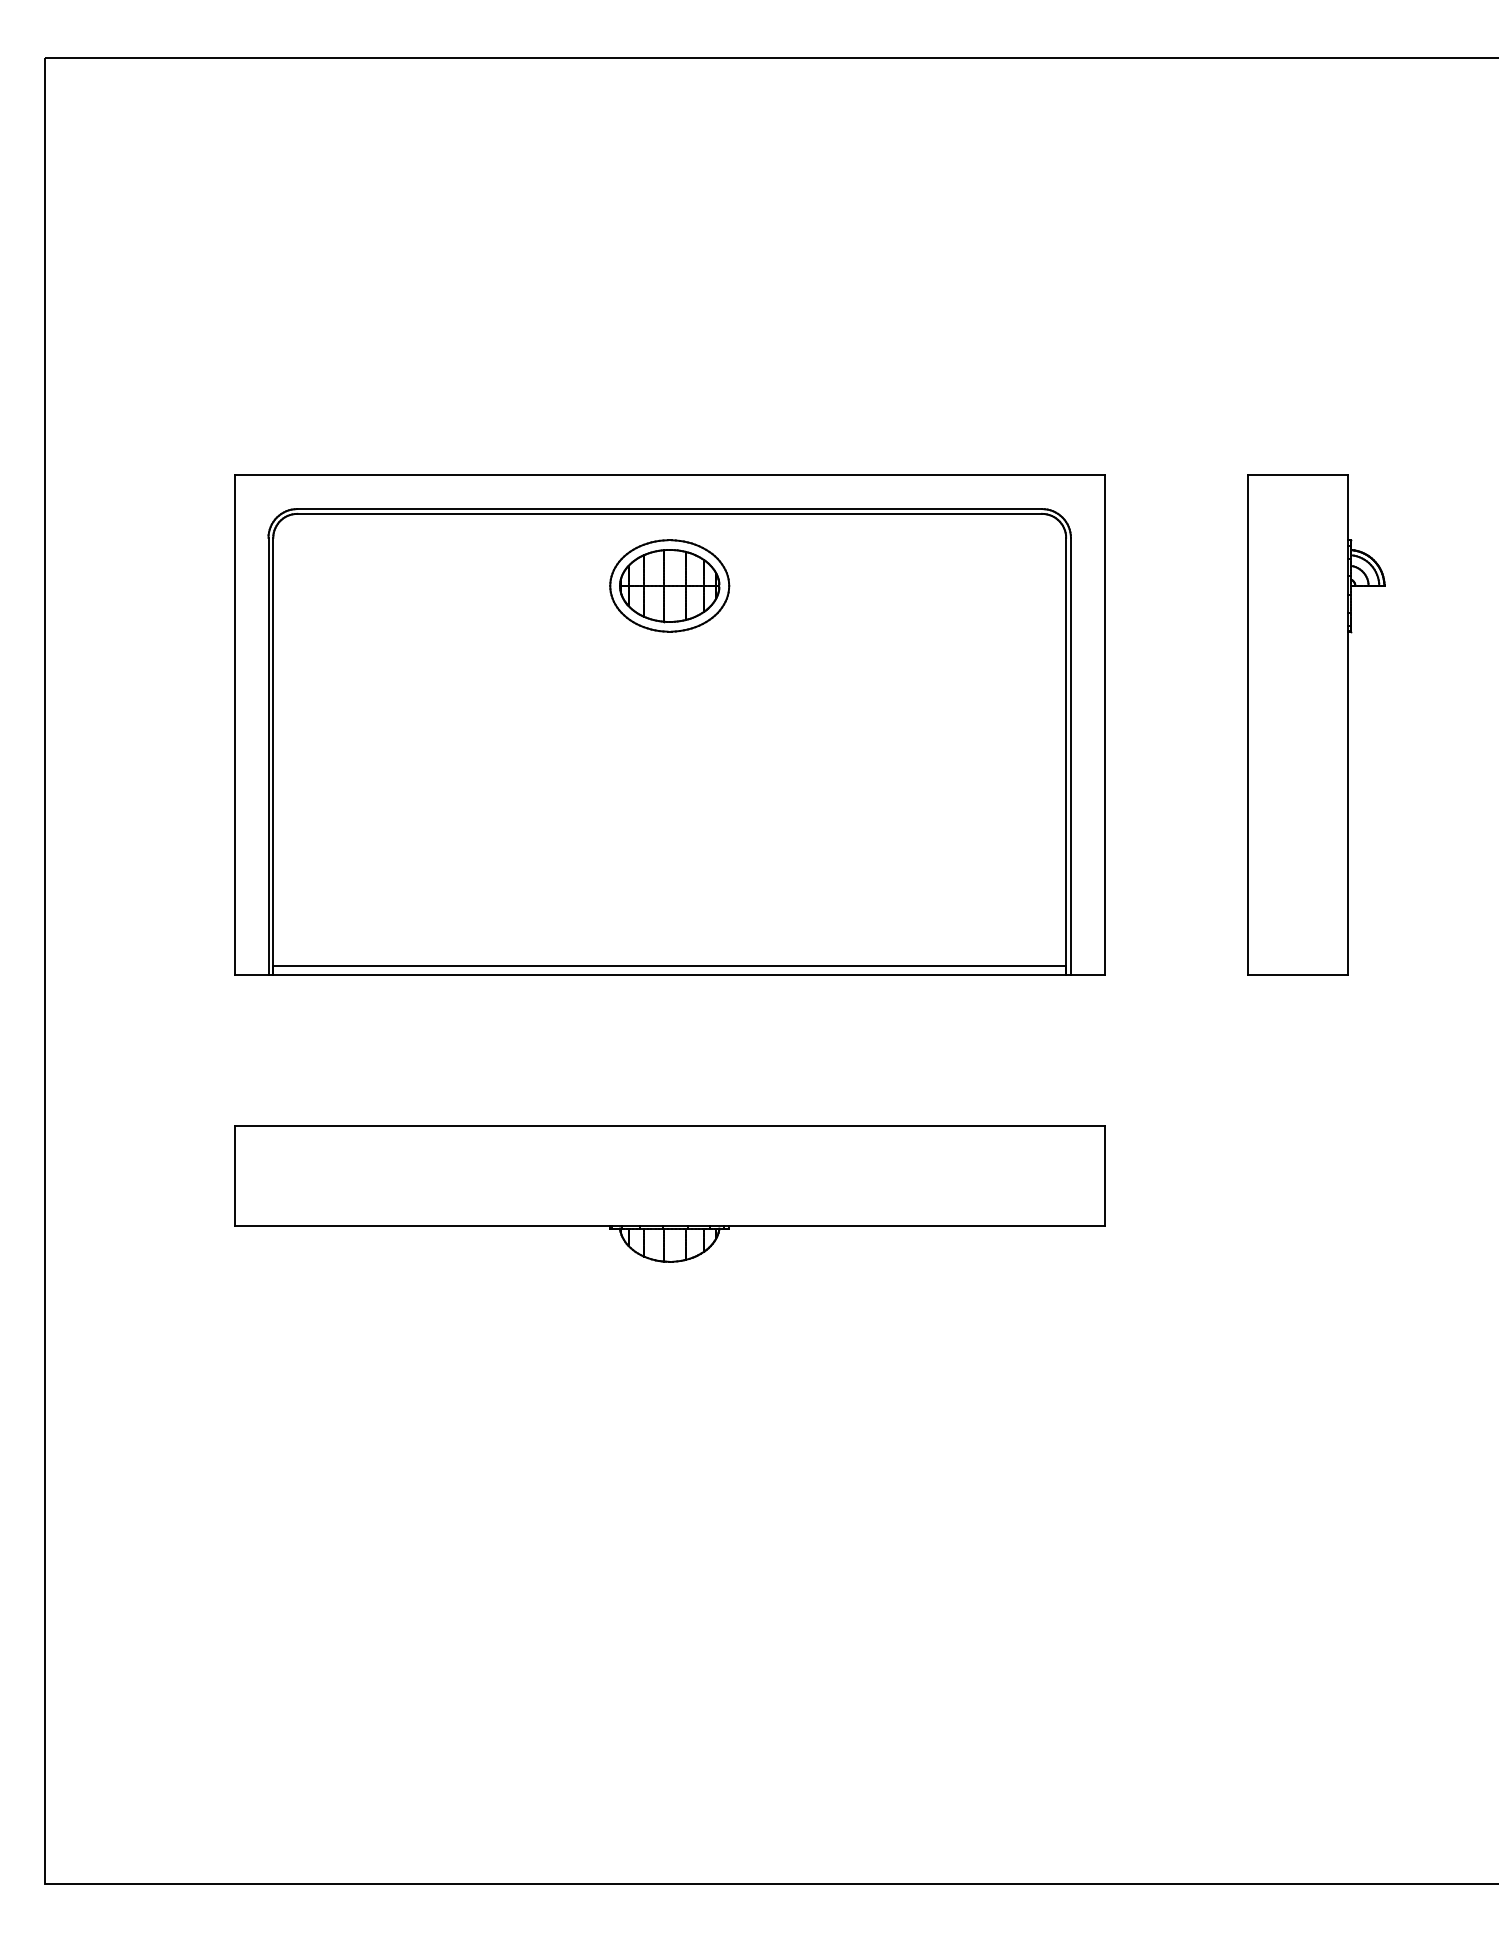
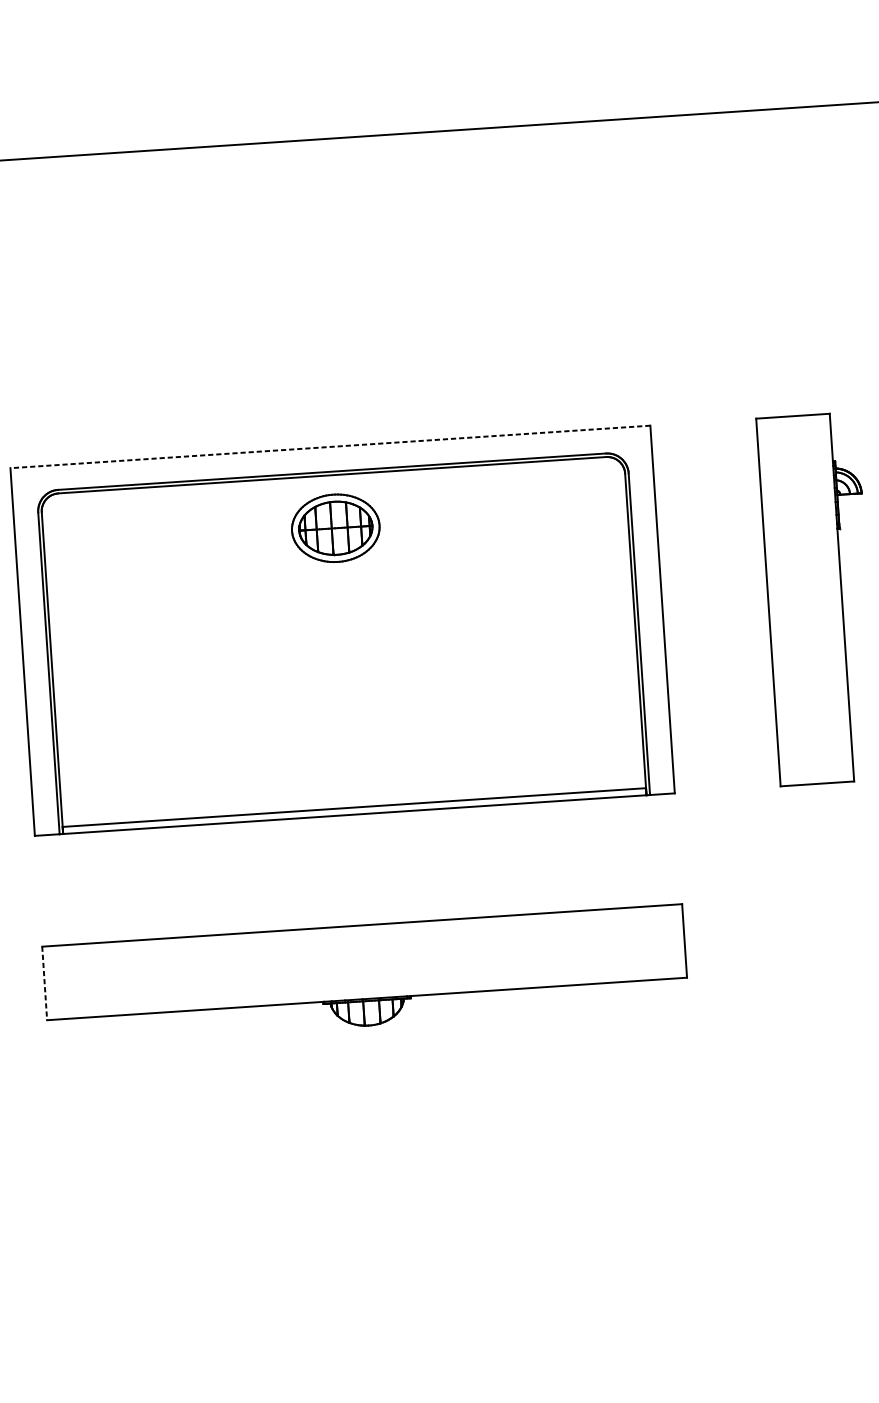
line: (669, 475) -> (330, 447), solid -> dashed
line: (234, 1175) -> (44, 983), solid -> dashed

